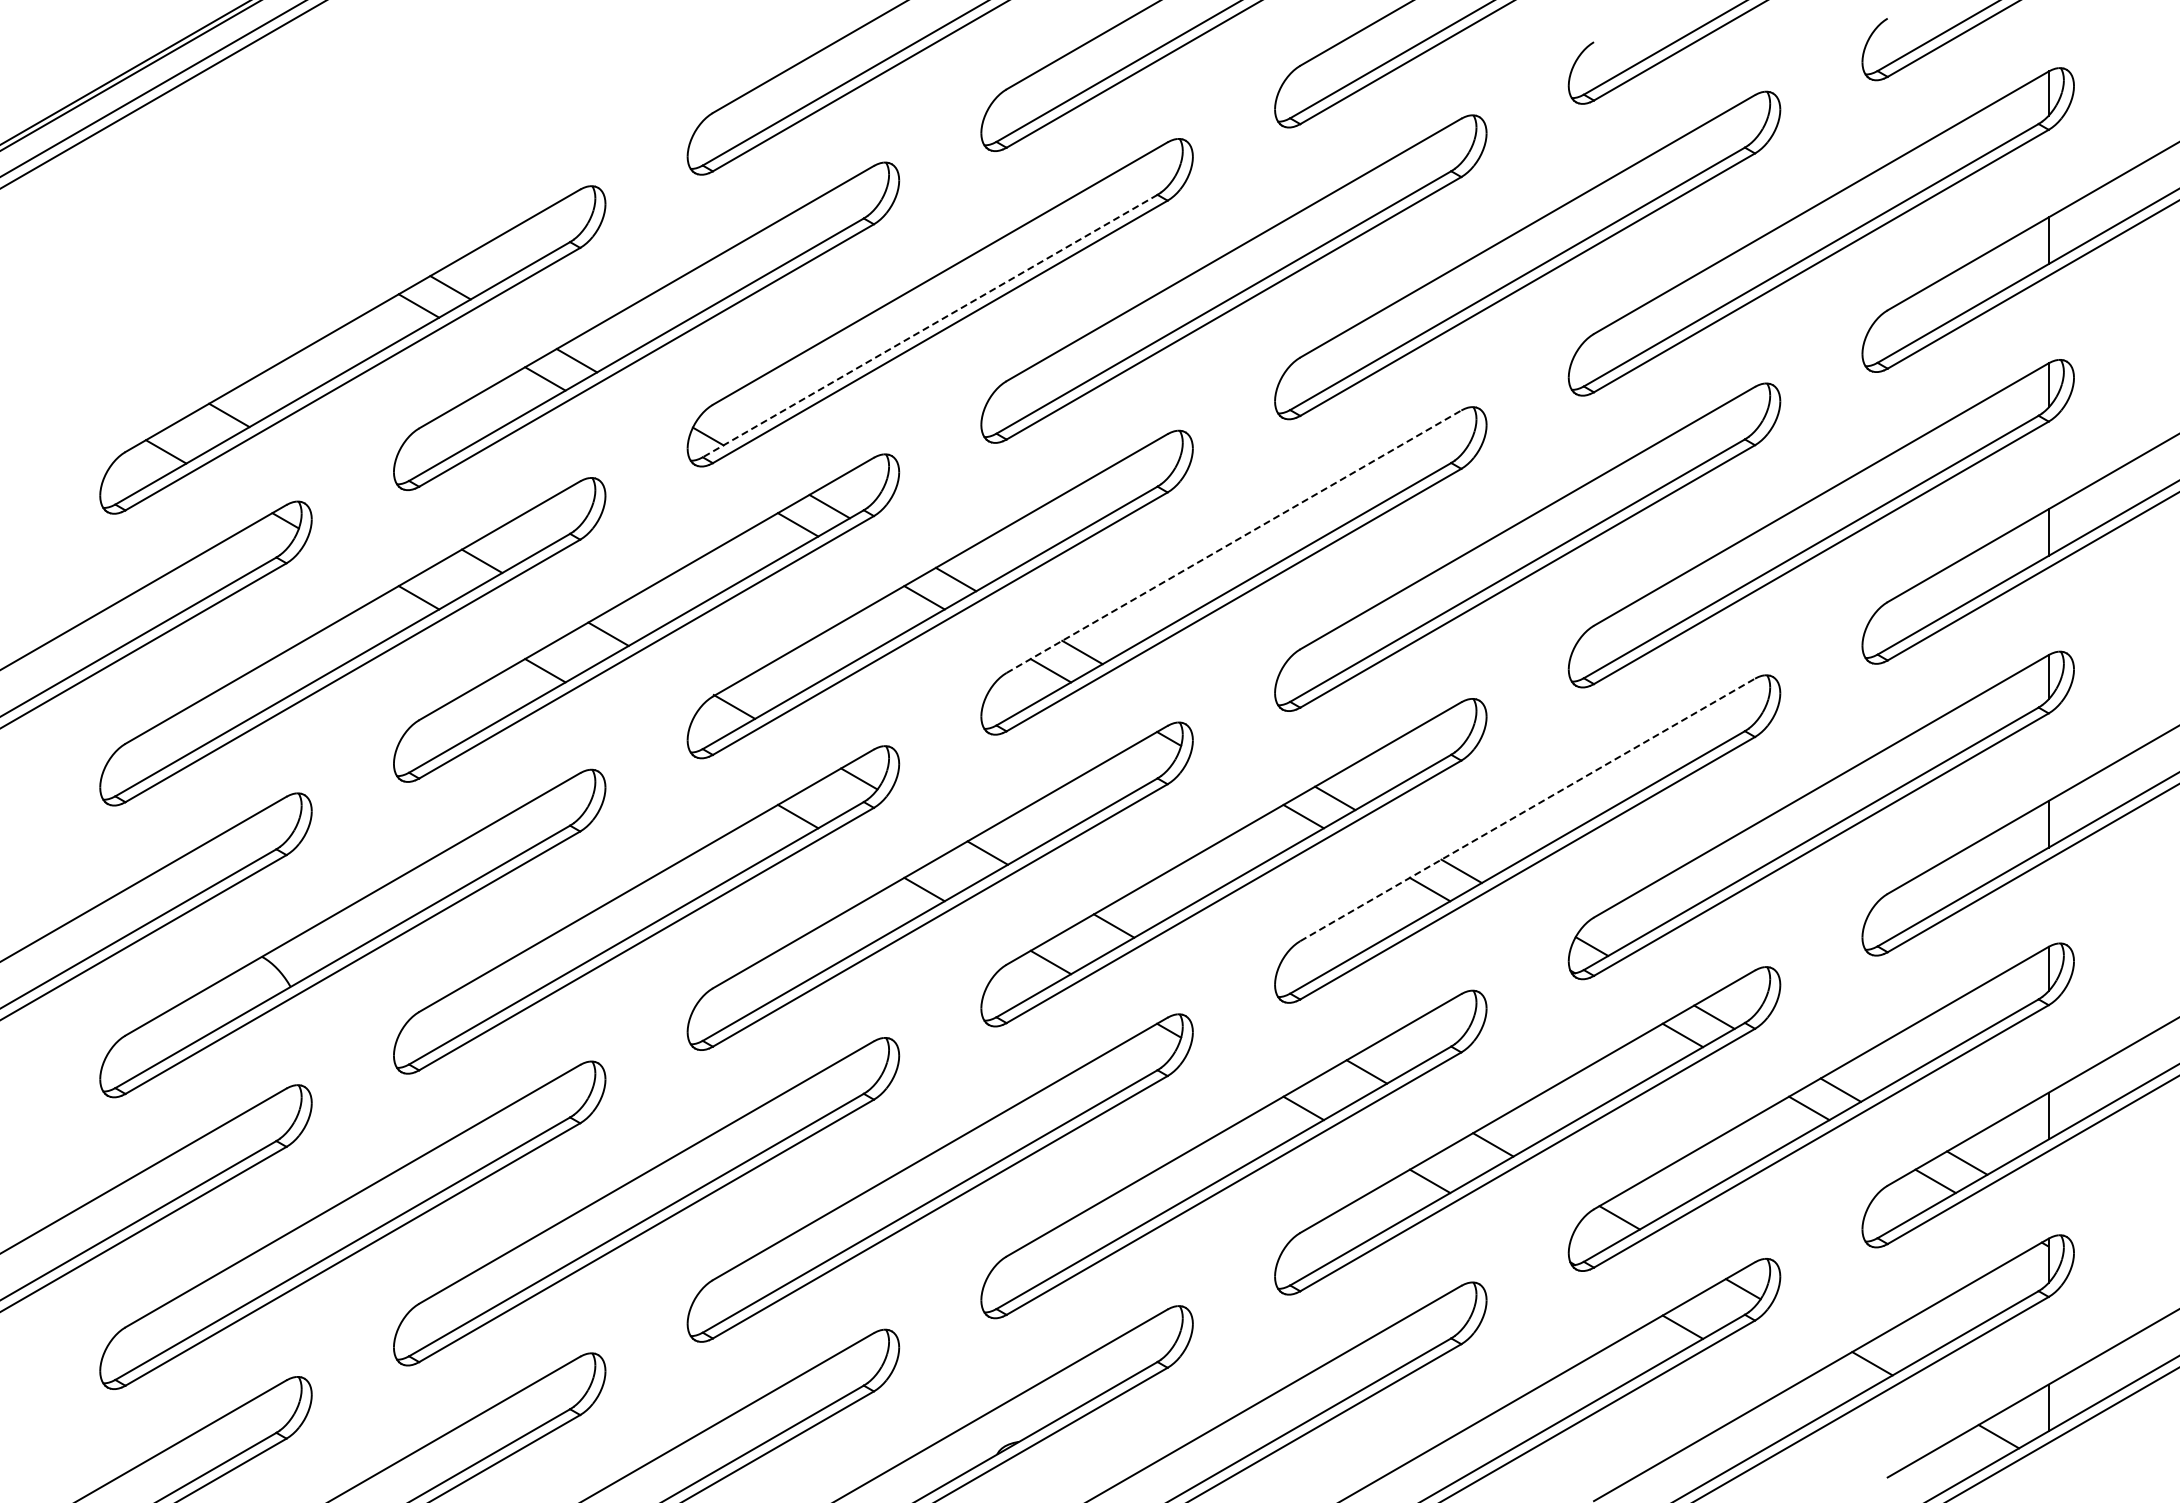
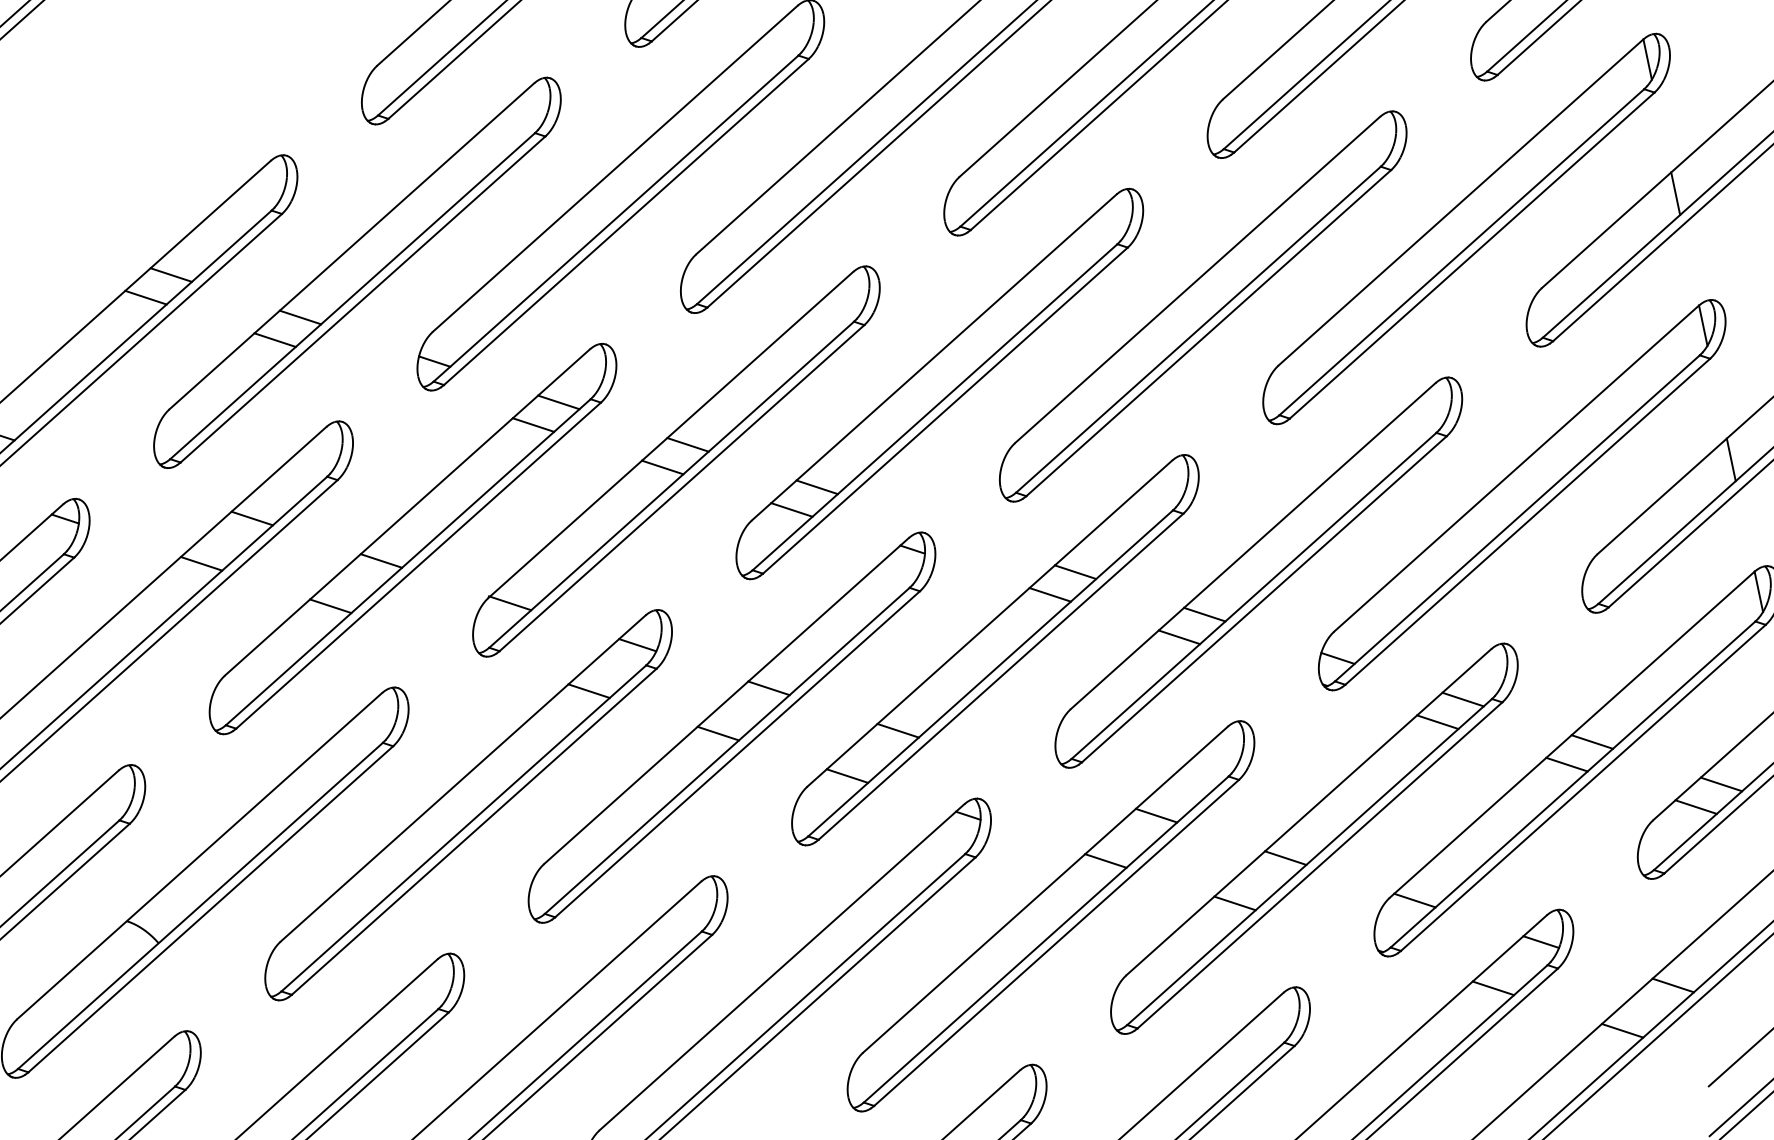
line: (930, 326) -> (616, 218), dashed -> solid
line: (1233, 541) -> (933, 357), dashed -> solid
line: (1527, 809) -> (1253, 545), dashed -> solid
line: (1809, 1399) -> (1622, 1030), added

